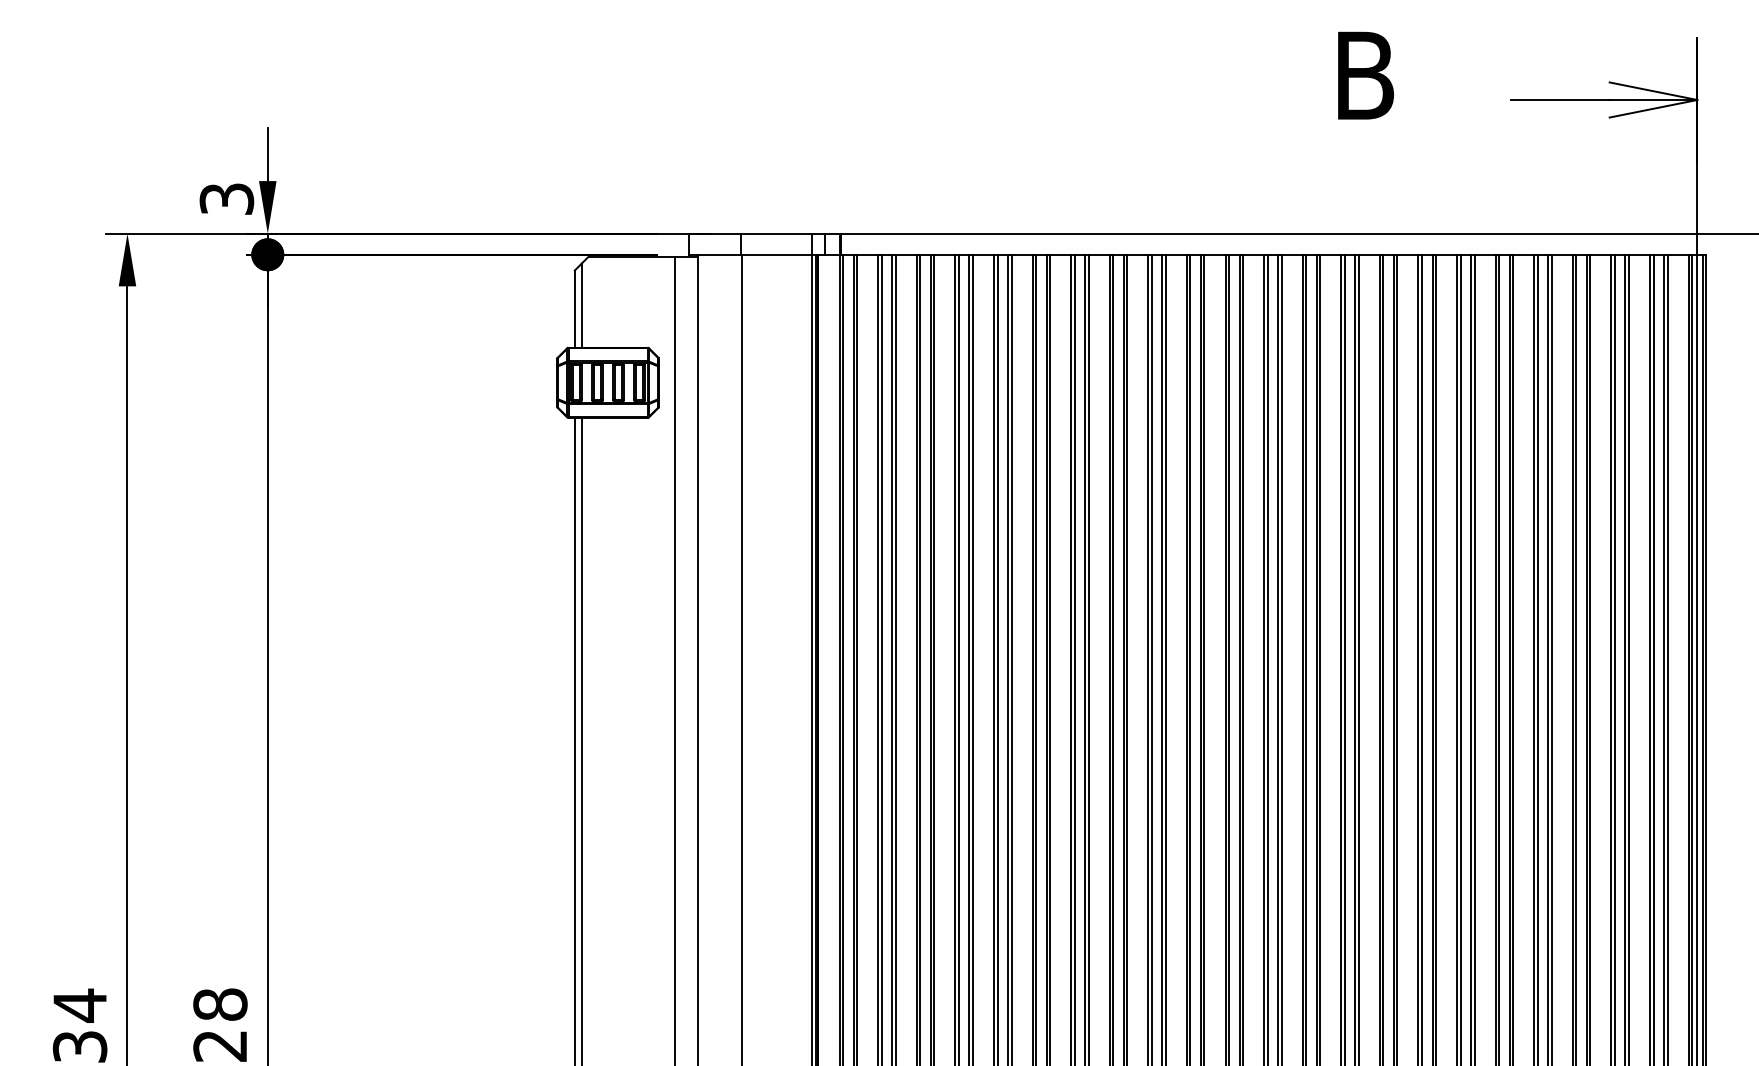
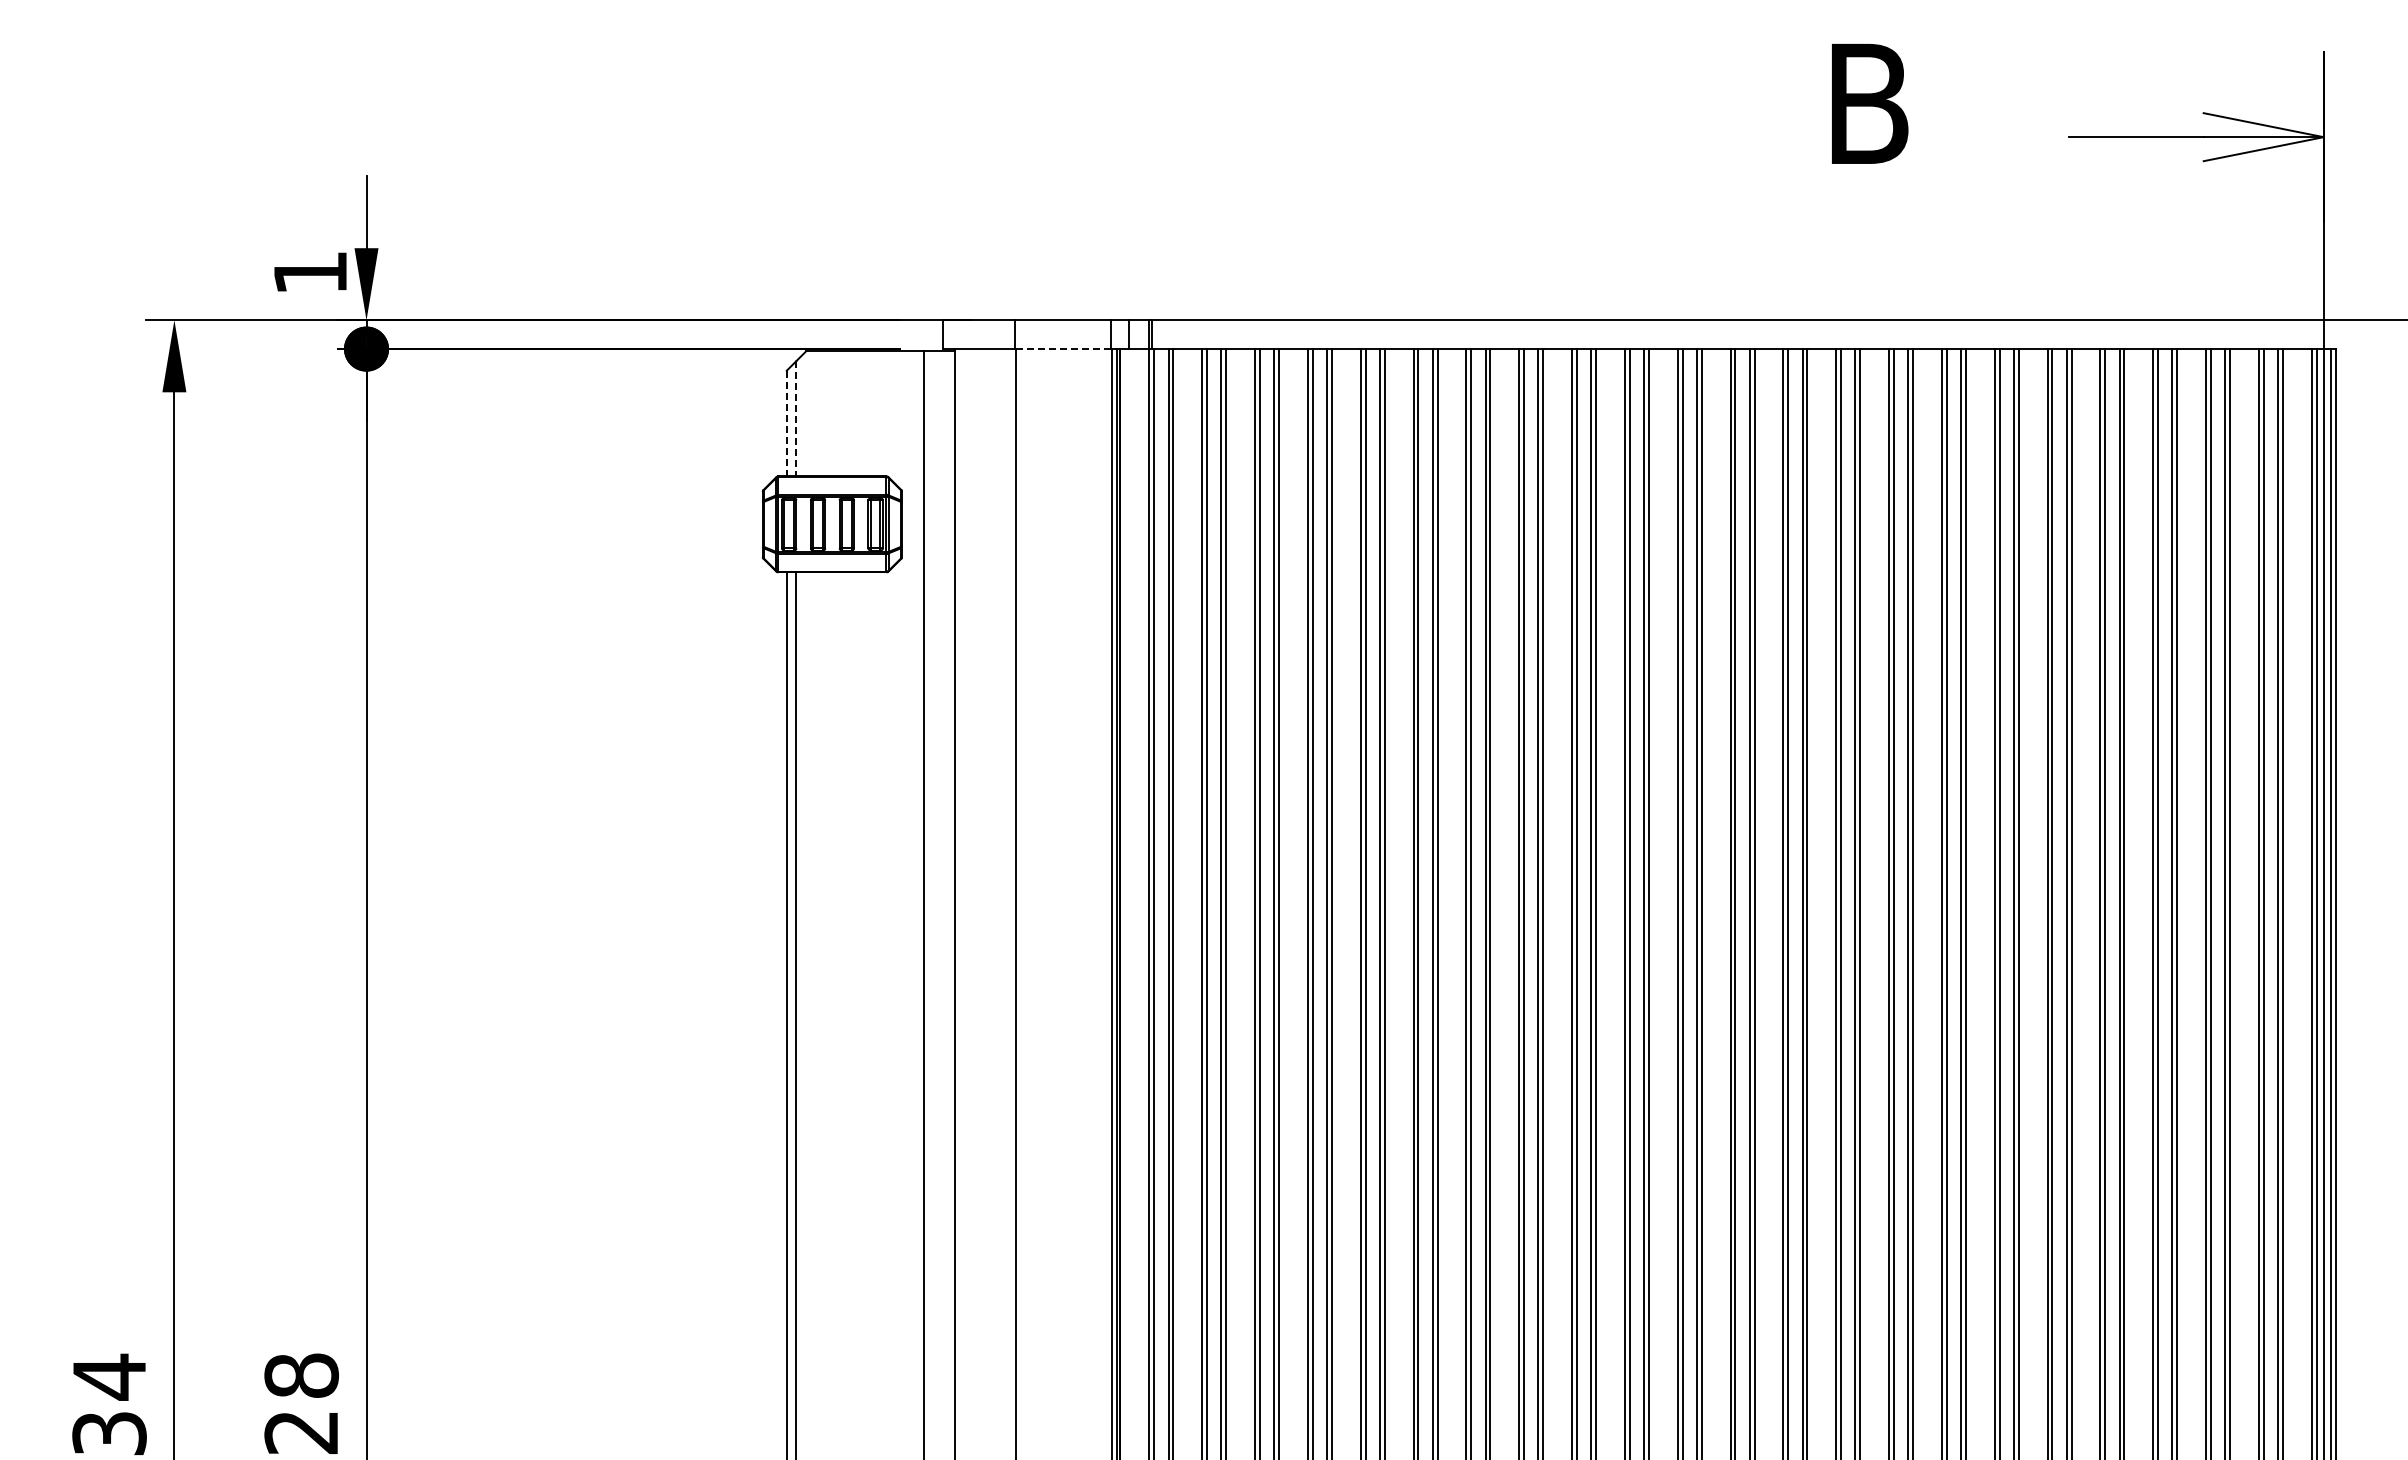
text: (226, 198) -> (310, 272), 3 -> 1
line: (776, 255) -> (1062, 349), solid -> dashed
line: (581, 305) -> (796, 418), solid -> dashed
line: (574, 309) -> (786, 423), solid -> dashed

